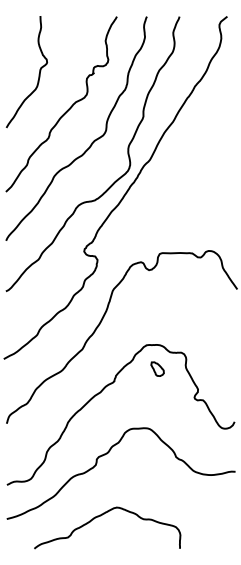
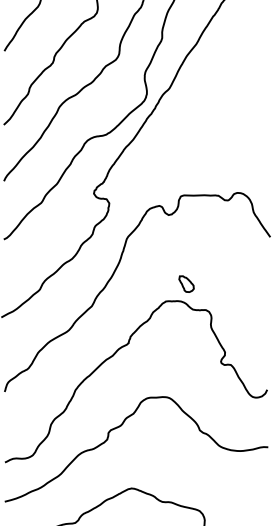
part: (157, 368) -> (186, 283), moved

